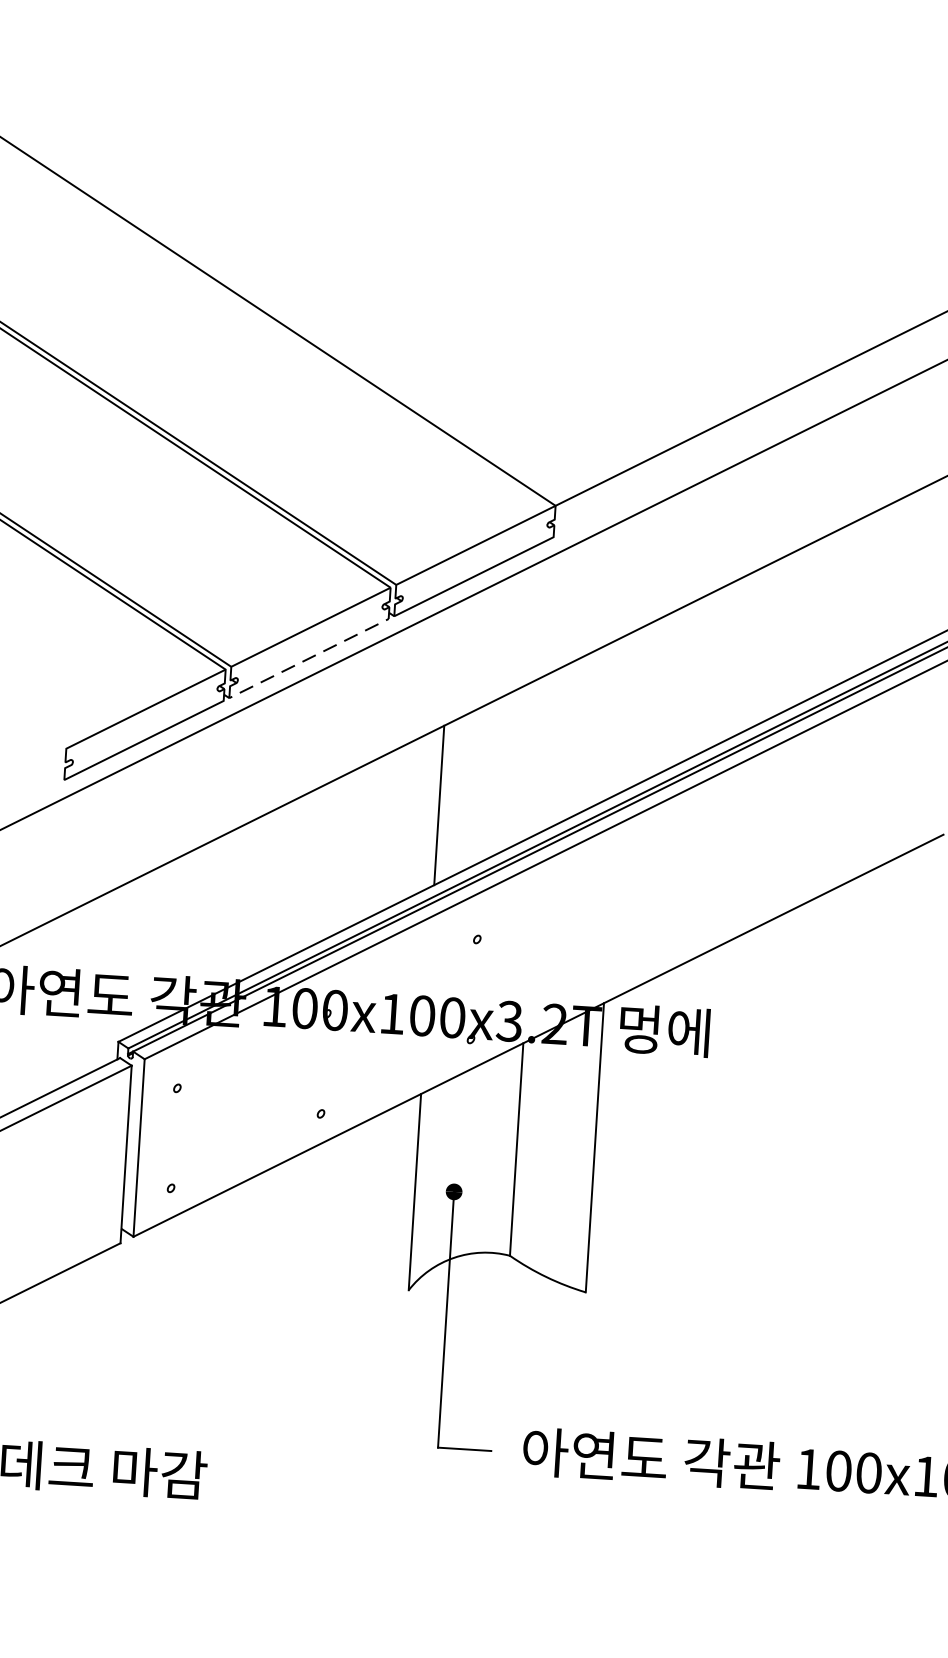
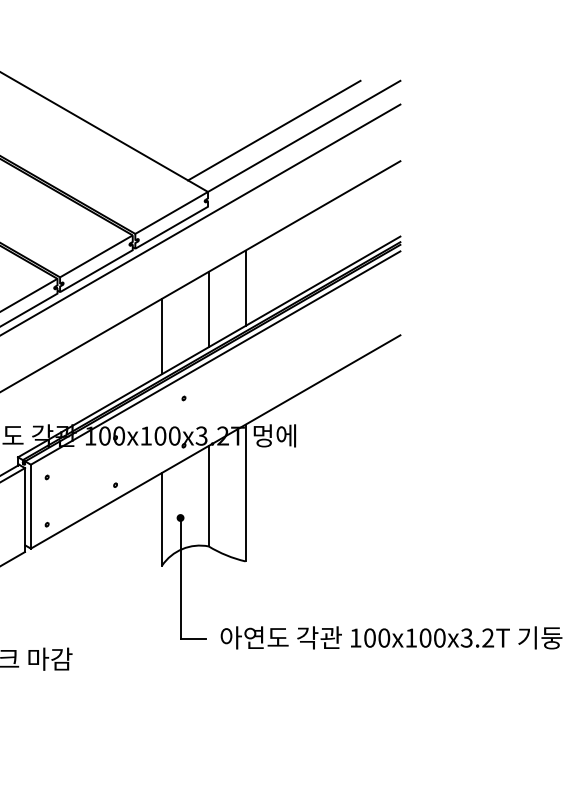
line: (704, 384) -> (274, 130), added
line: (315, 655) -> (99, 269), dashed -> solid
line: (622, 715) -> (245, 288), added
line: (540, 754) -> (208, 309), added

